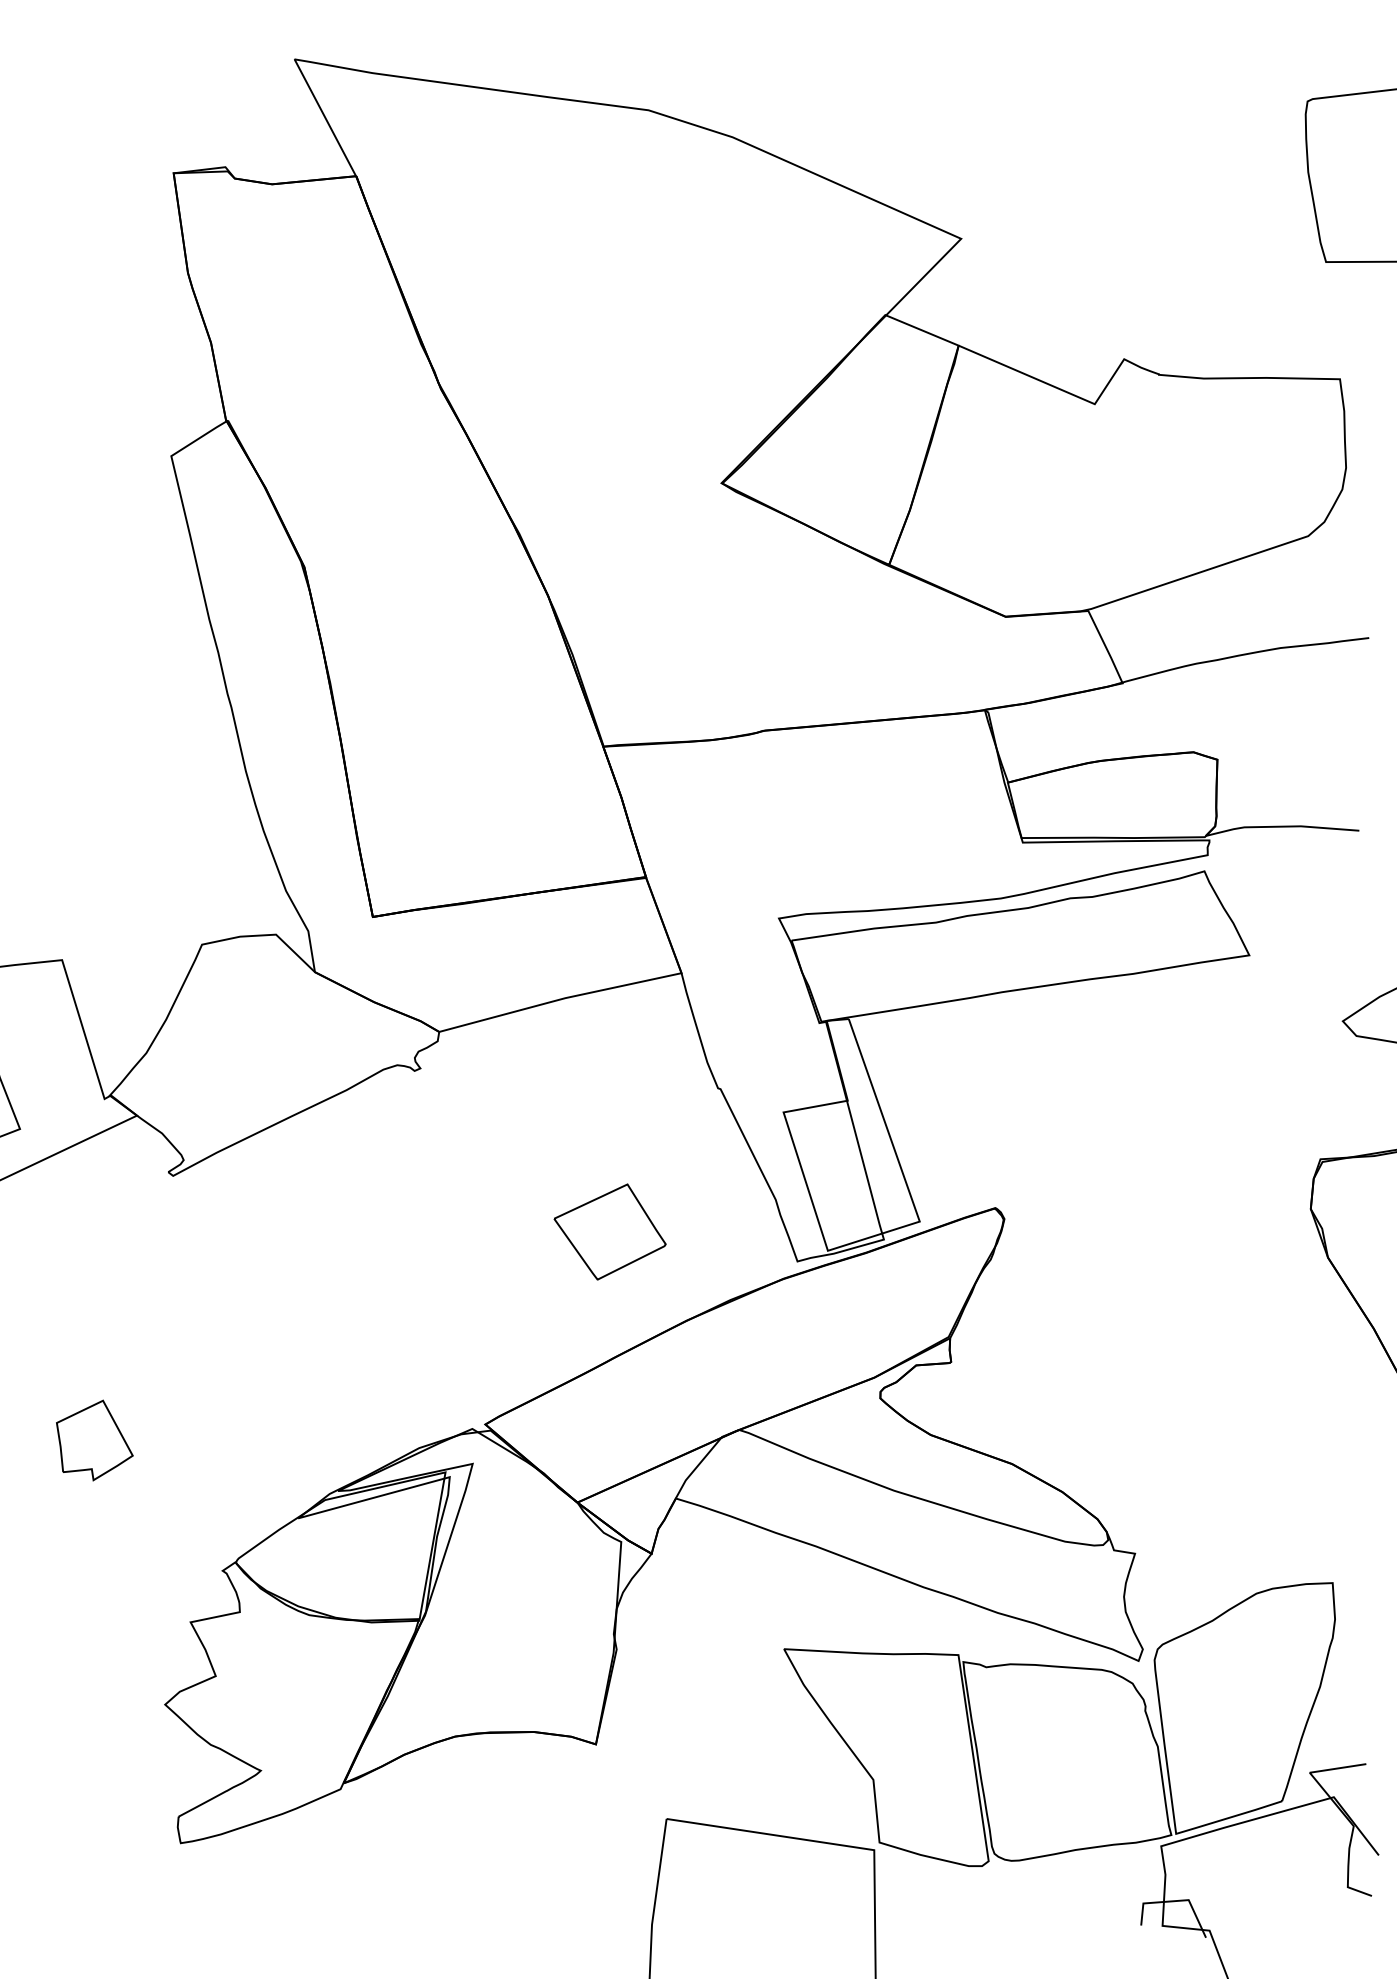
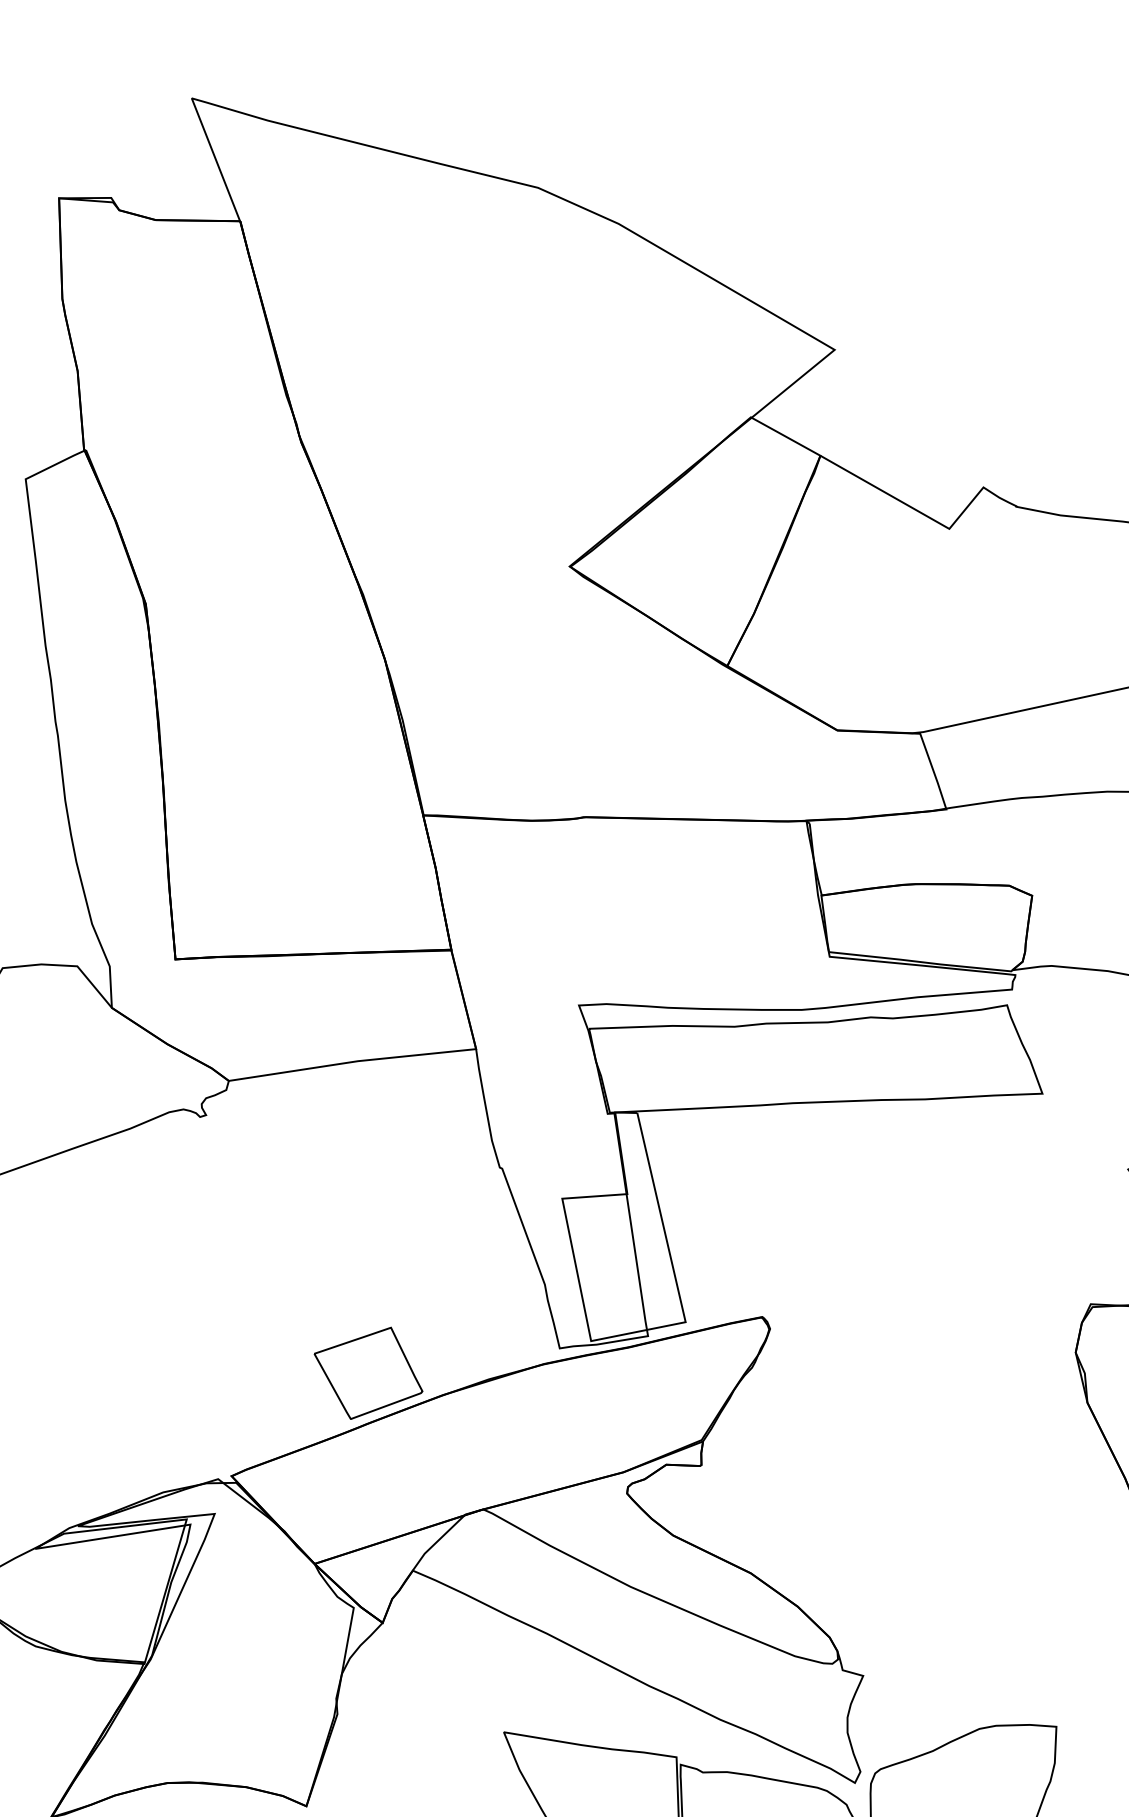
part: (609, 1231) -> (367, 1372), moved

